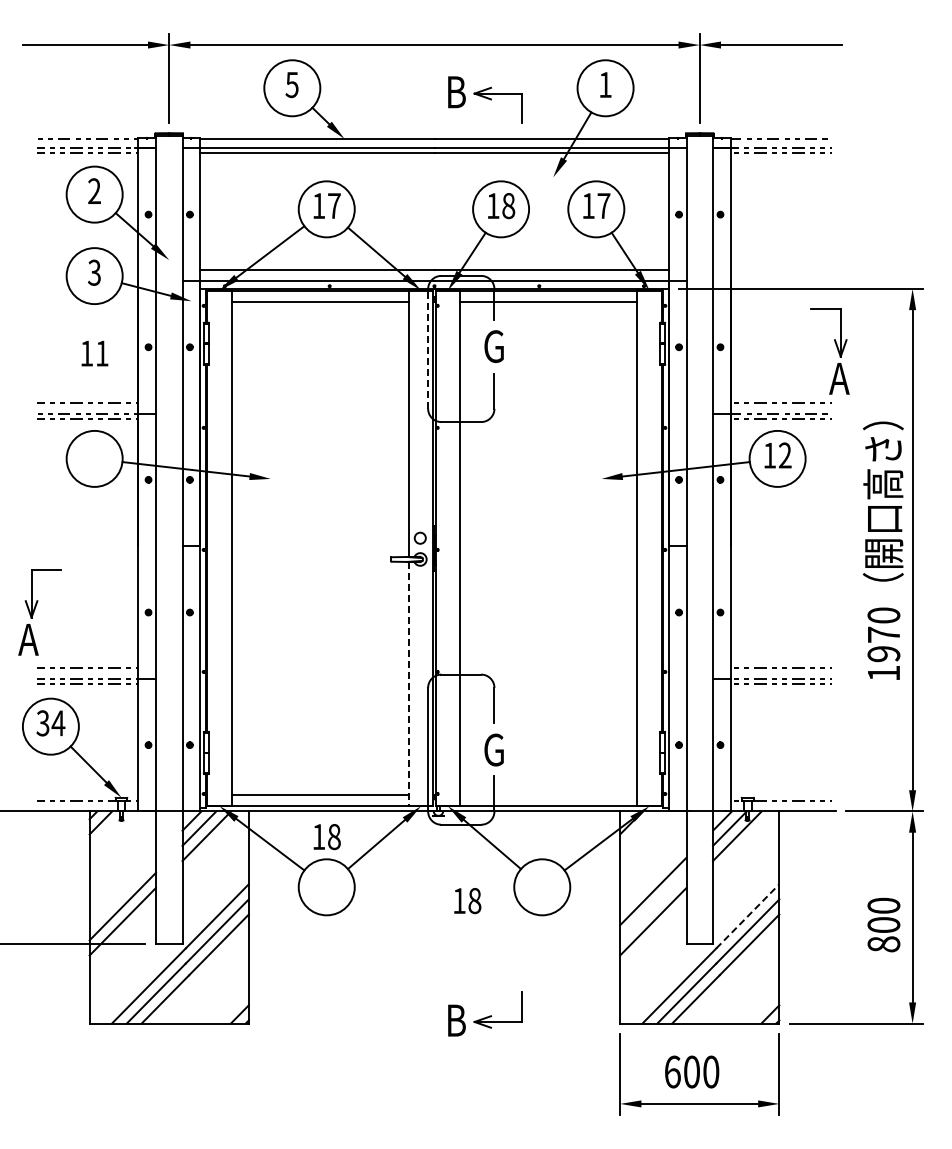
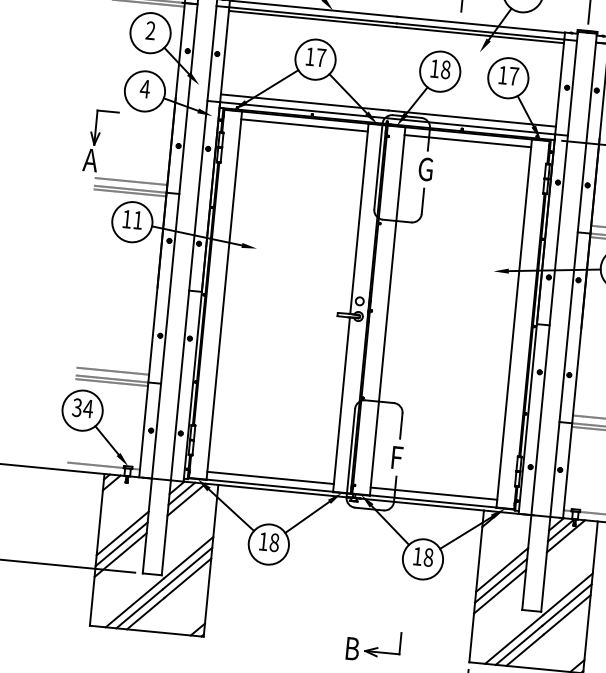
text: (94, 272) -> (145, 88), 3 -> 4
line: (428, 348) -> (378, 166), dashed -> solid
text: (94, 353) -> (132, 219), moved
part: (39, 612) -> (100, 141), moved
line: (408, 683) -> (341, 404), dashed -> solid
text: (493, 749) -> (397, 457), G -> F
line: (548, 794) -> (433, 493), added
text: (326, 837) -> (268, 542), moved
line: (122, 891) -> (122, 533), added
text: (467, 901) -> (423, 557), moved
line: (653, 906) -> (501, 580), added
line: (747, 916) -> (567, 594), dashed -> solid

